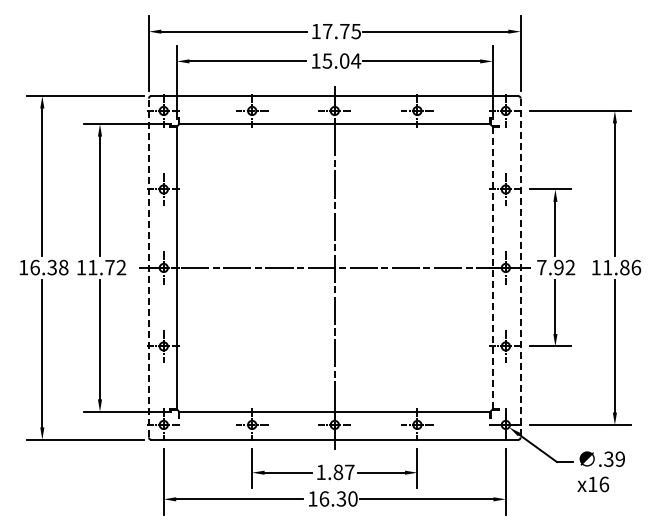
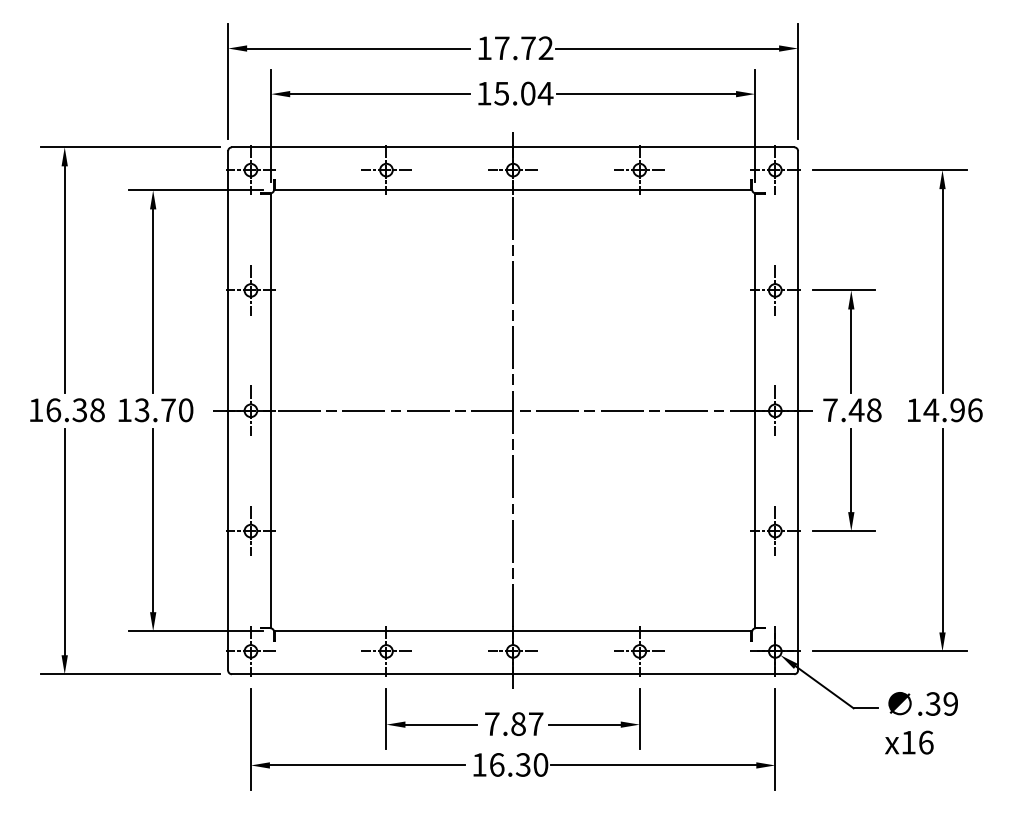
text: (355, 31) -> (544, 48), 17.75 -> 17.72
text: (107, 267) -> (164, 410), 11.72 -> 13.70
line: (148, 267) -> (227, 410), dashed -> solid
line: (492, 267) -> (754, 410), dashed -> solid
text: (564, 267) -> (865, 410), 7.92 -> 7.48
text: (615, 267) -> (943, 410), 11.86 -> 14.96
line: (520, 268) -> (797, 411), dashed -> solid
text: (320, 471) -> (491, 722), 1.87 -> 7.87

